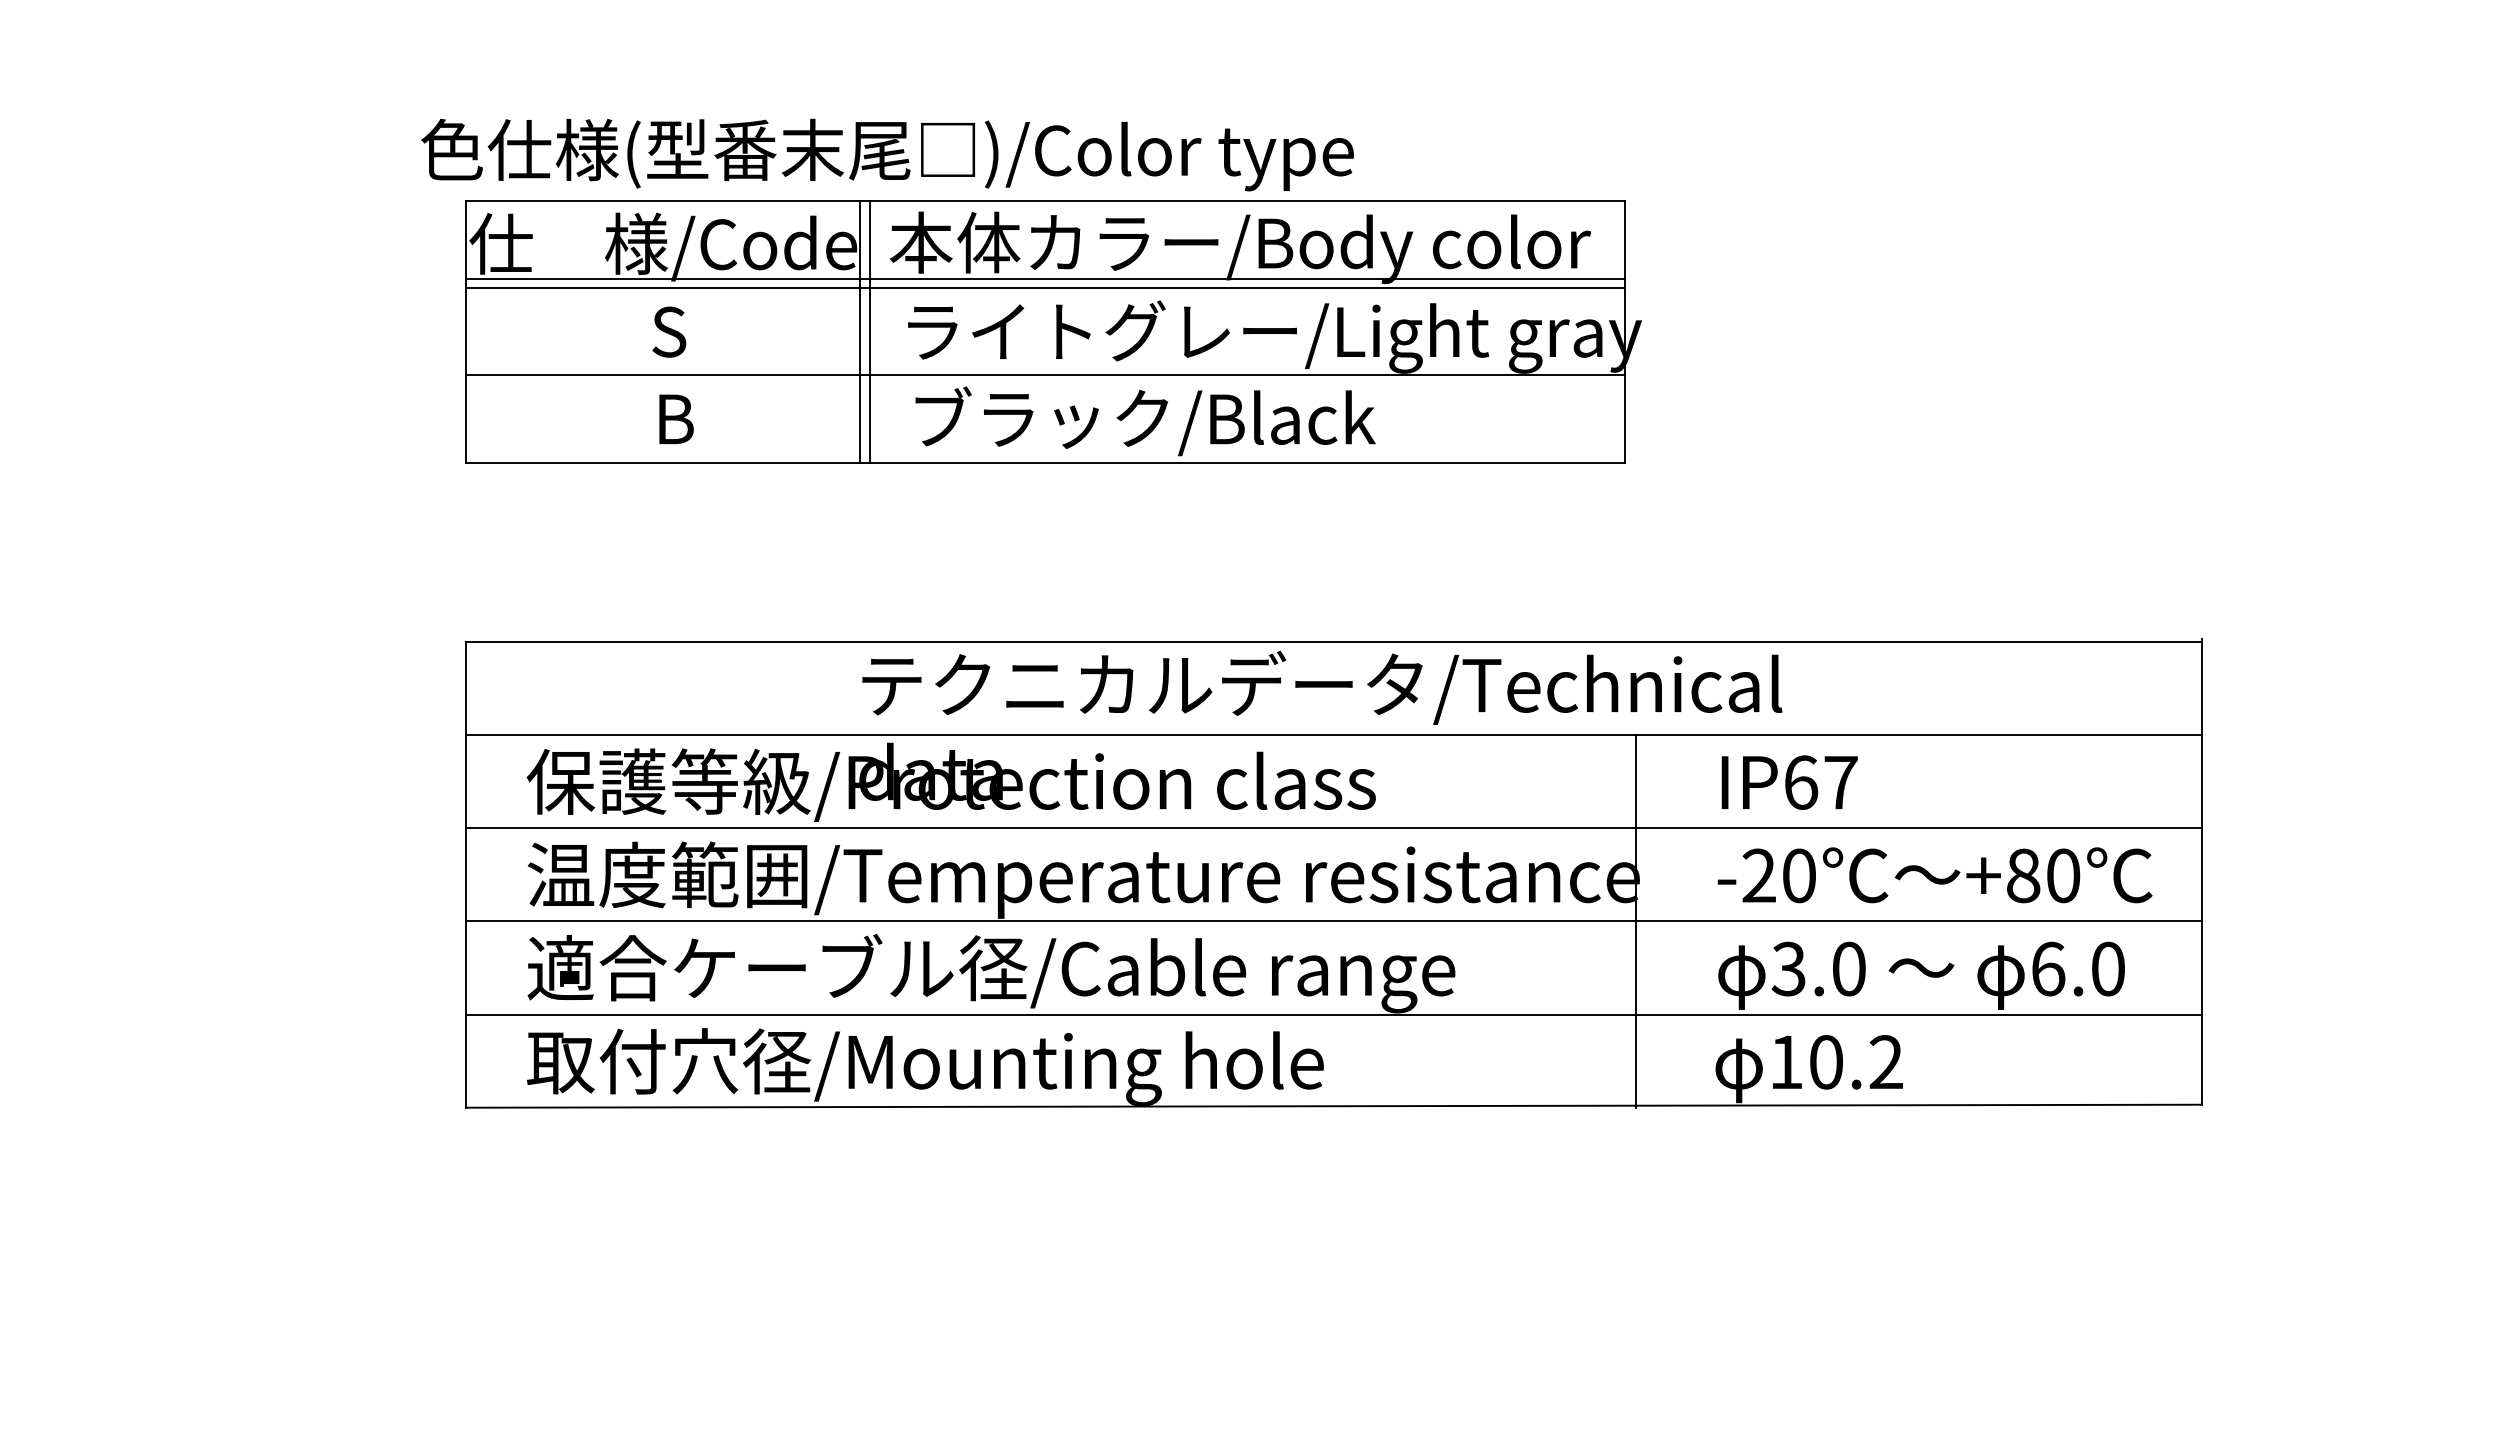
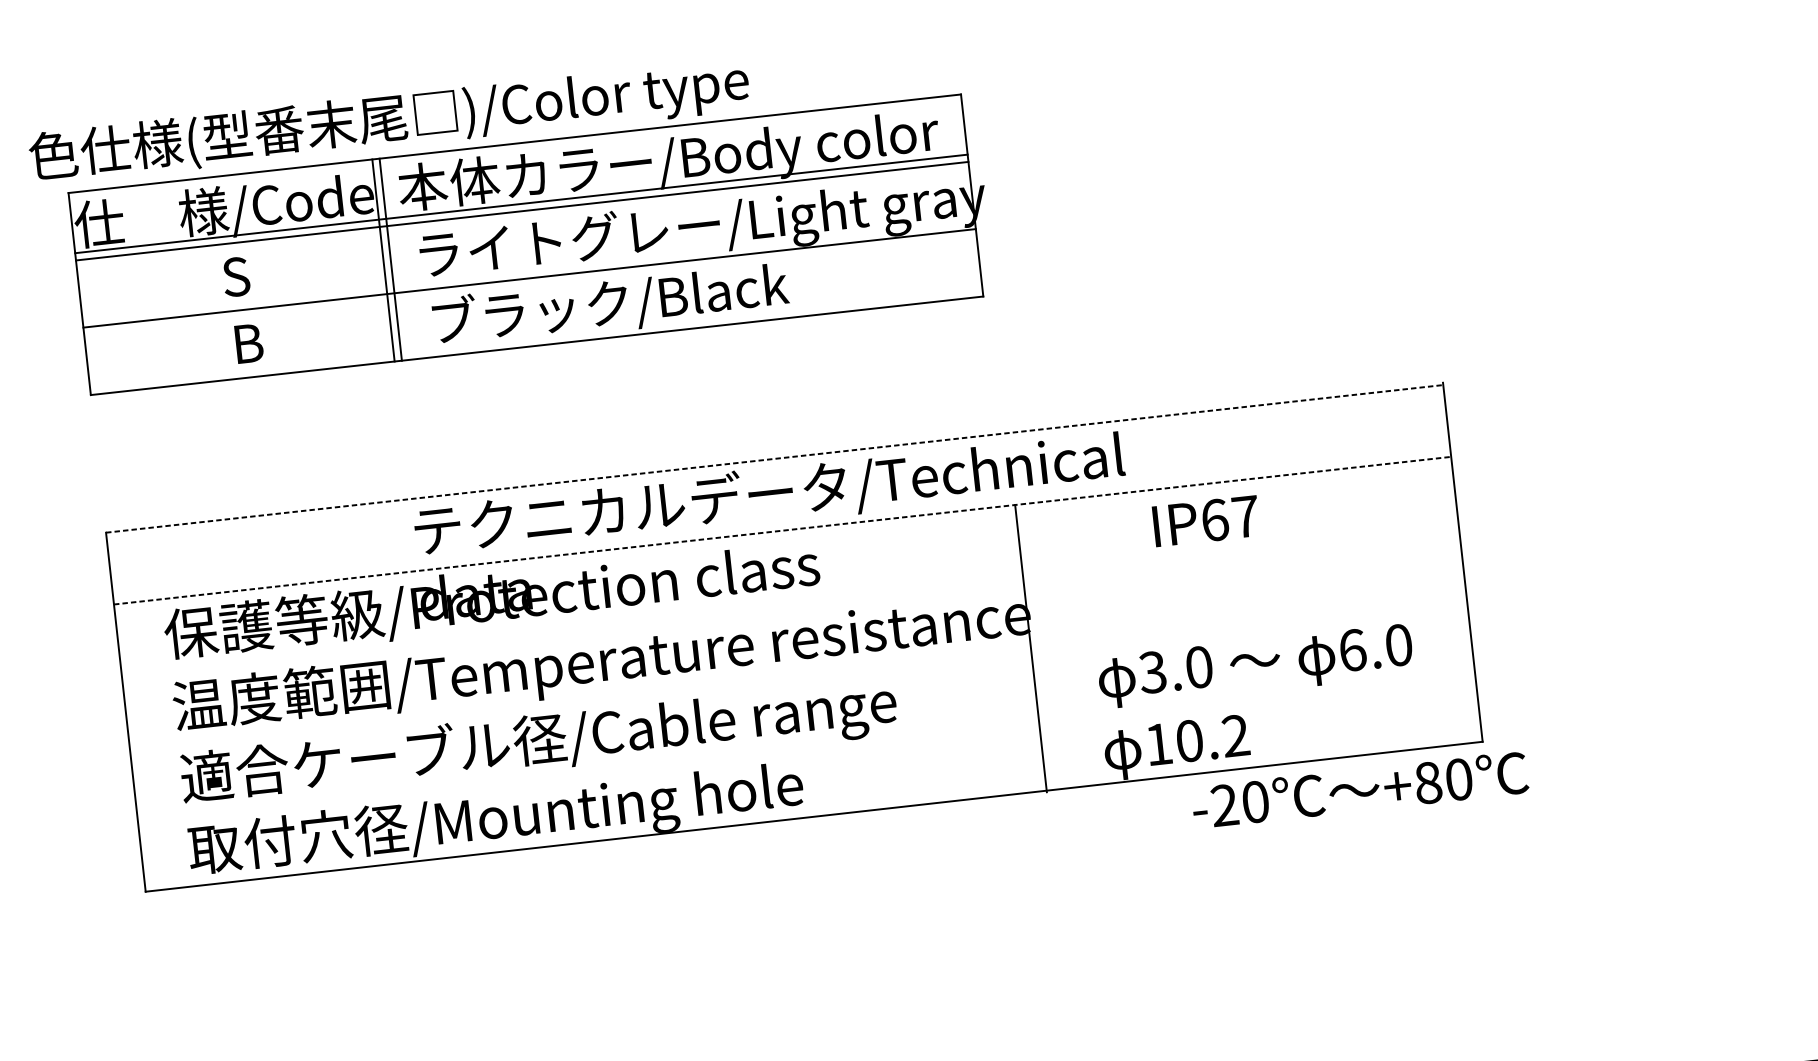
line: (1334, 641) -> (775, 458), solid -> dashed
line: (1334, 734) -> (782, 530), solid -> dashed
text: (1789, 782) -> (1206, 521), moved
line: (1333, 828) -> (790, 602), removed
text: (1934, 875) -> (1359, 790), moved
line: (1333, 921) -> (798, 674), removed
line: (1333, 1014) -> (805, 746), removed

